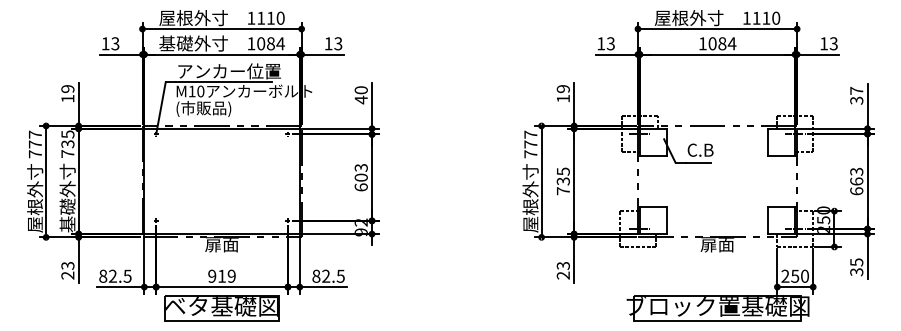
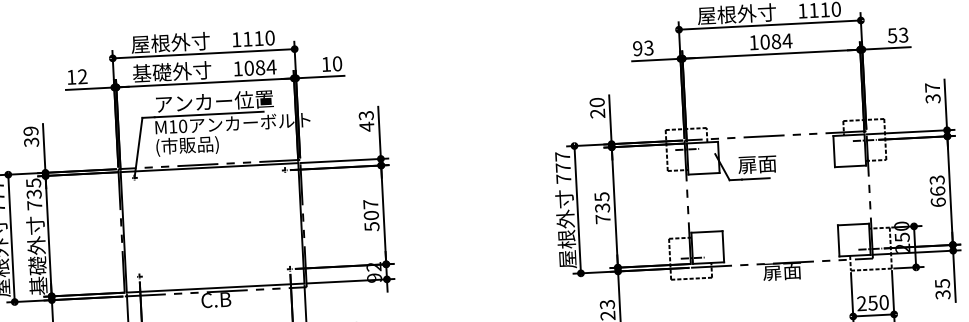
text: (115, 43) -> (82, 76), 13 -> 12
text: (338, 43) -> (337, 63), 13 -> 10
text: (601, 43) -> (638, 48), 13 -> 93
text: (823, 43) -> (891, 35), 13 -> 53
text: (360, 90) -> (365, 115), 40 -> 43
text: (562, 93) -> (596, 107), 19 -> 20
text: (67, 98) -> (31, 142), 19 -> 39
text: (700, 150) -> (757, 164), C.B -> 扉面
text: (360, 177) -> (370, 215), 603 -> 507
text: (221, 244) -> (215, 299), 扉面 -> C.B

